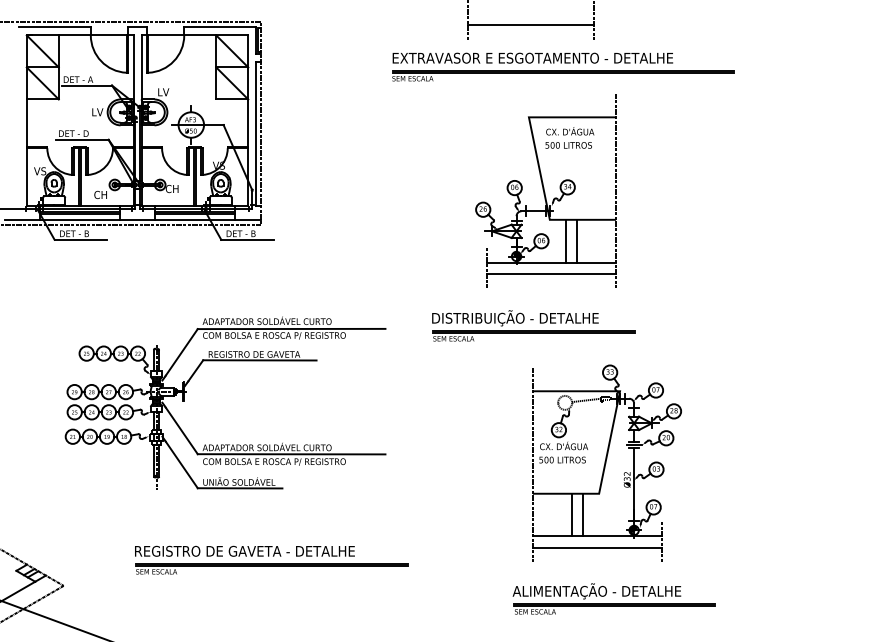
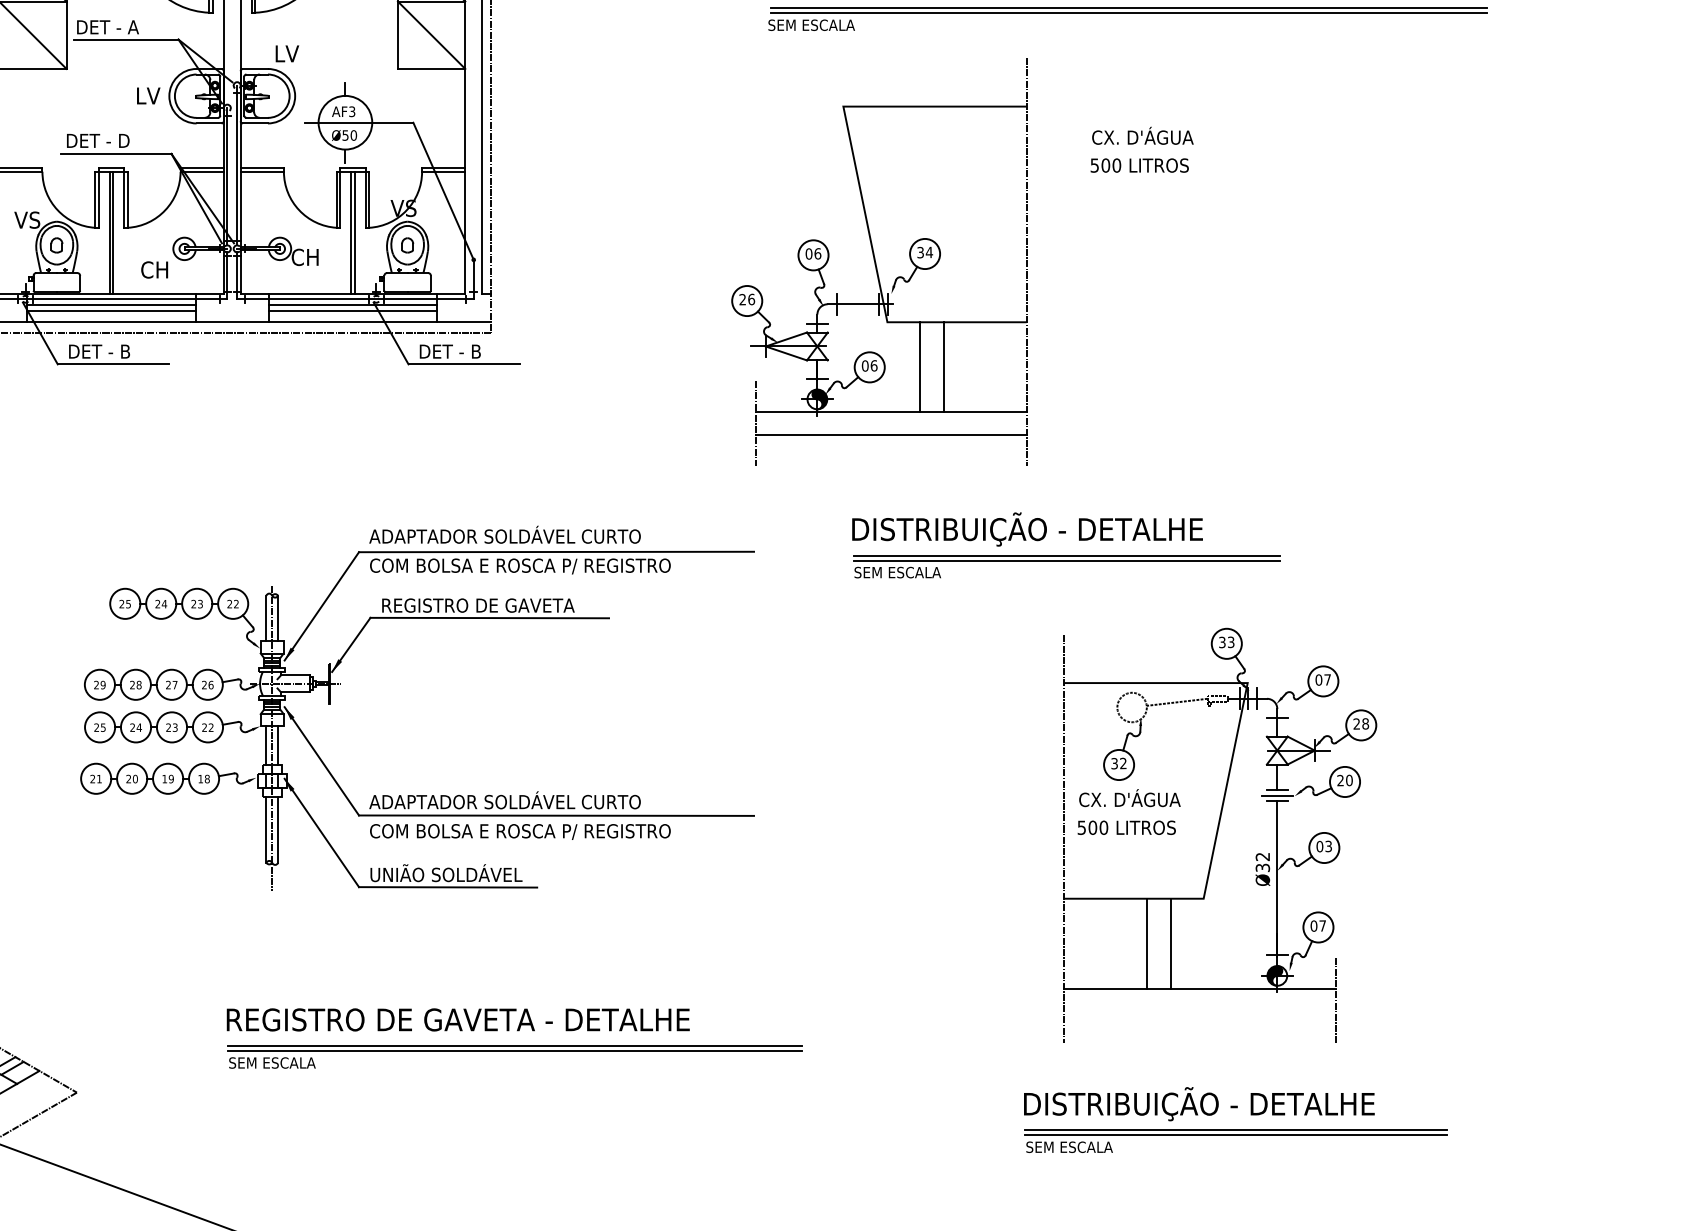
part: (545, 190) -> (878, 260), moved
line: (596, 547) -> (1198, 1011), removed
text: (596, 591) -> (1198, 1104), ALIMENTAÇÃO - DETALHE -> DISTRIBUIÇÃO - DETALHE

